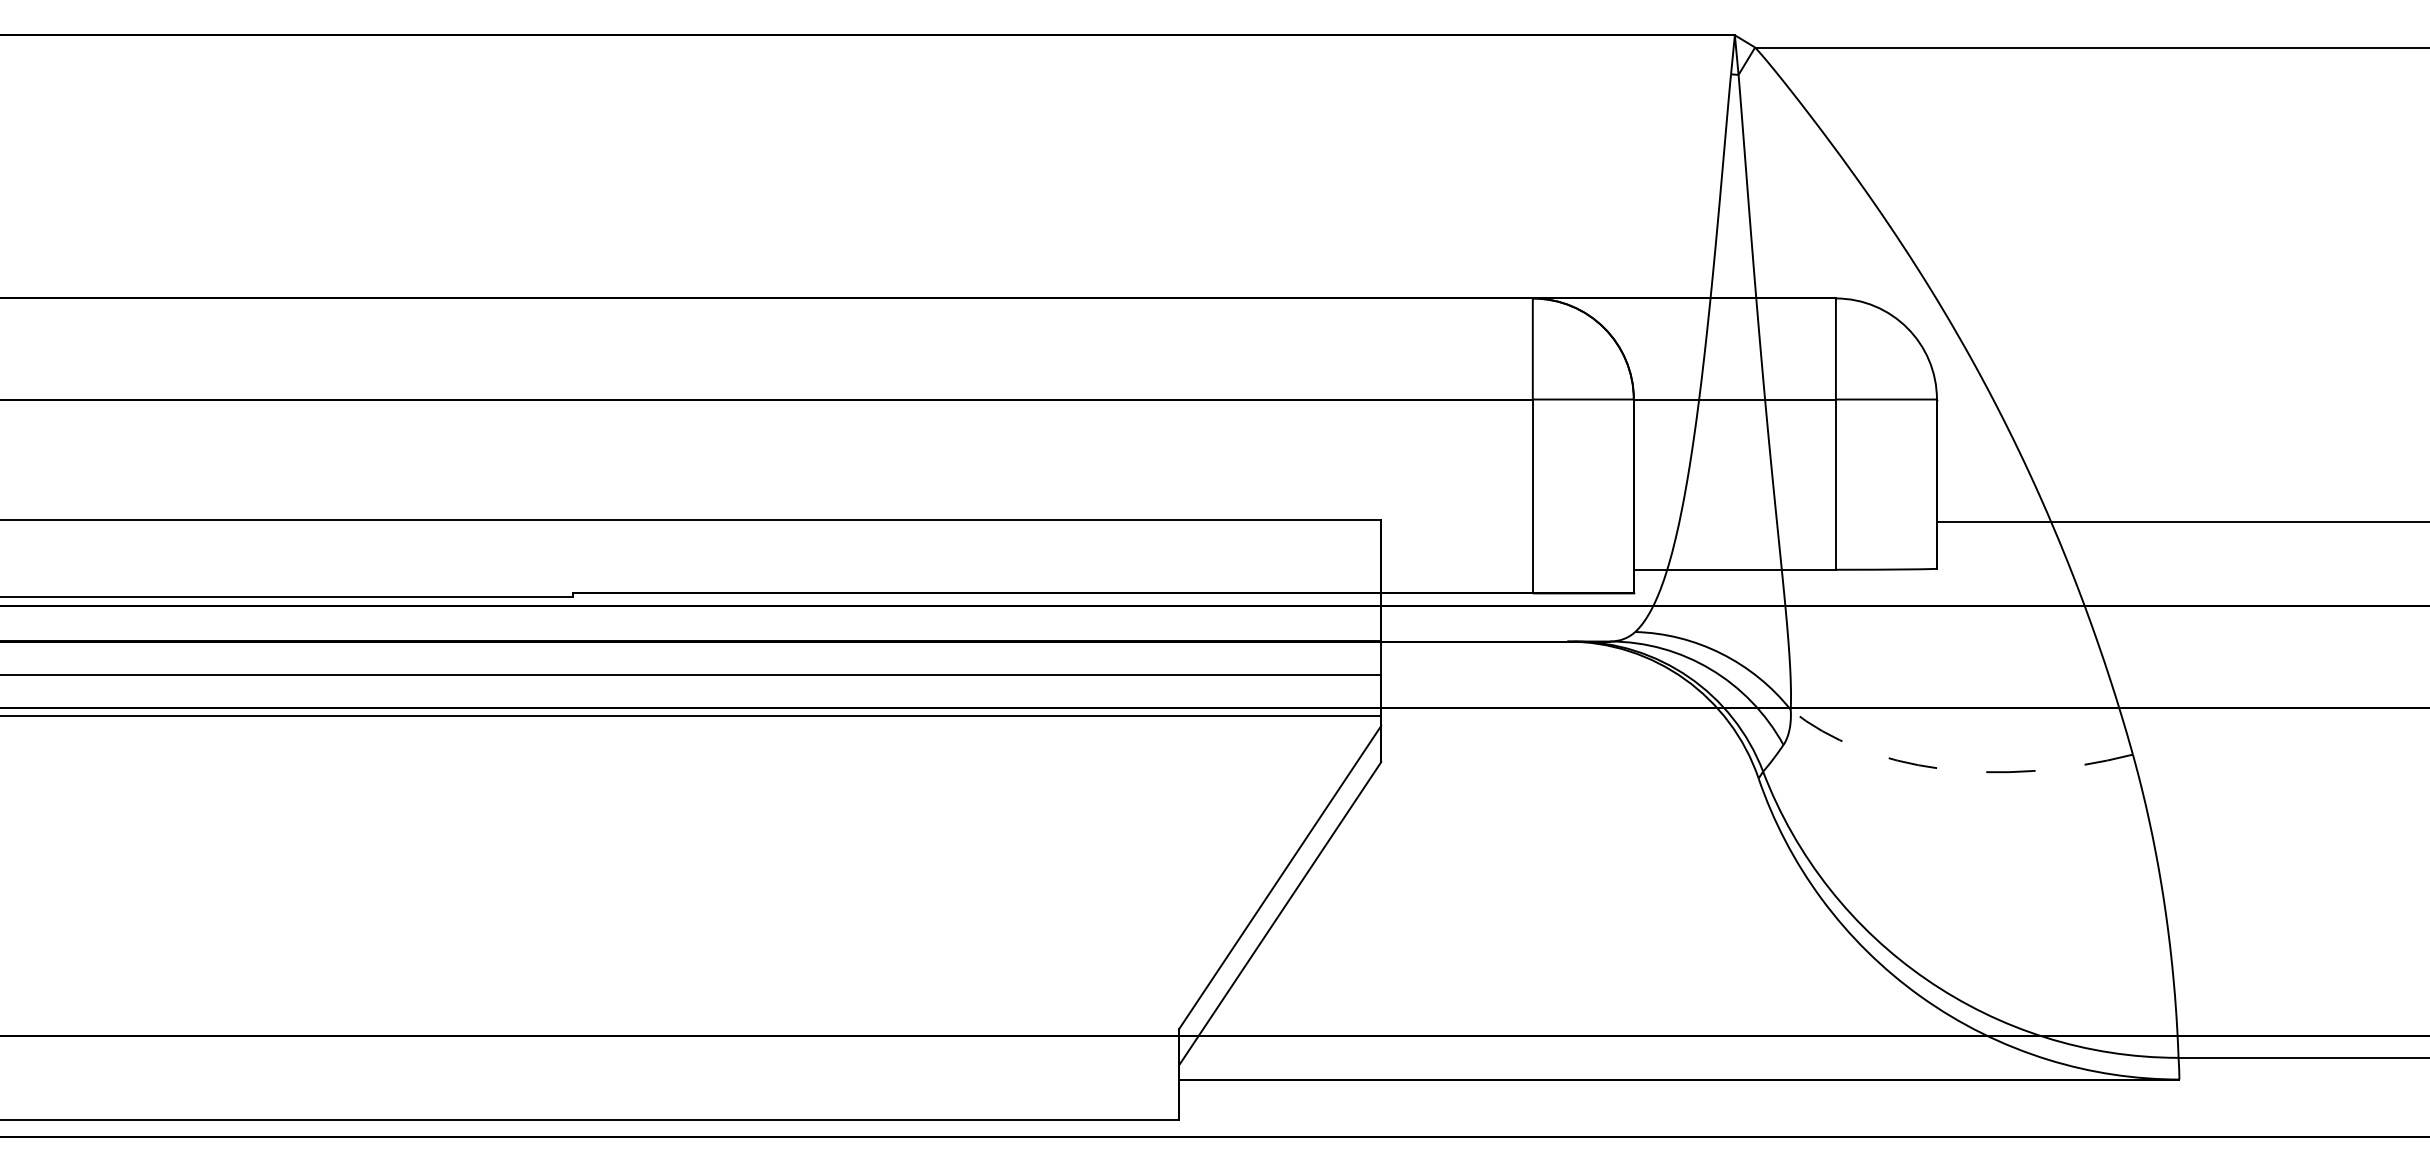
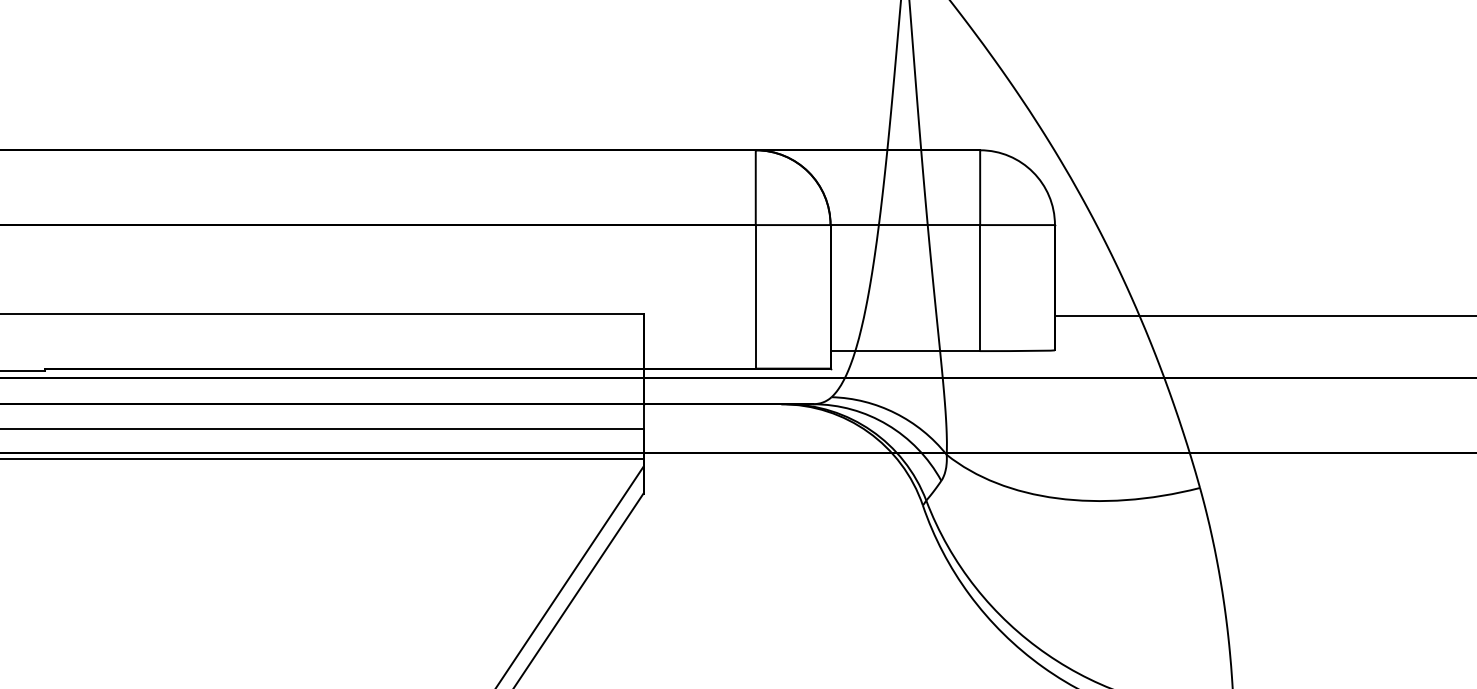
arc: (1953, 770) -> (1067, 499), dashed -> solid

